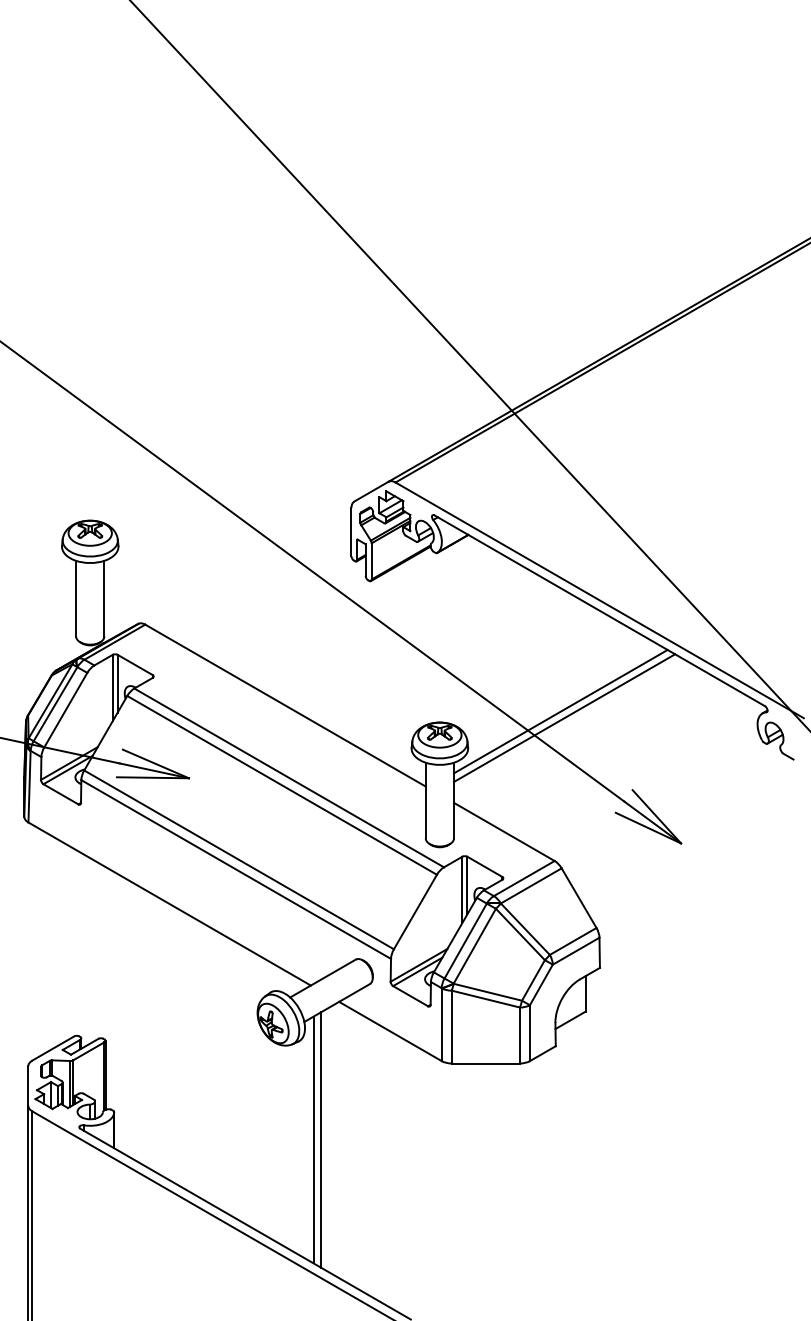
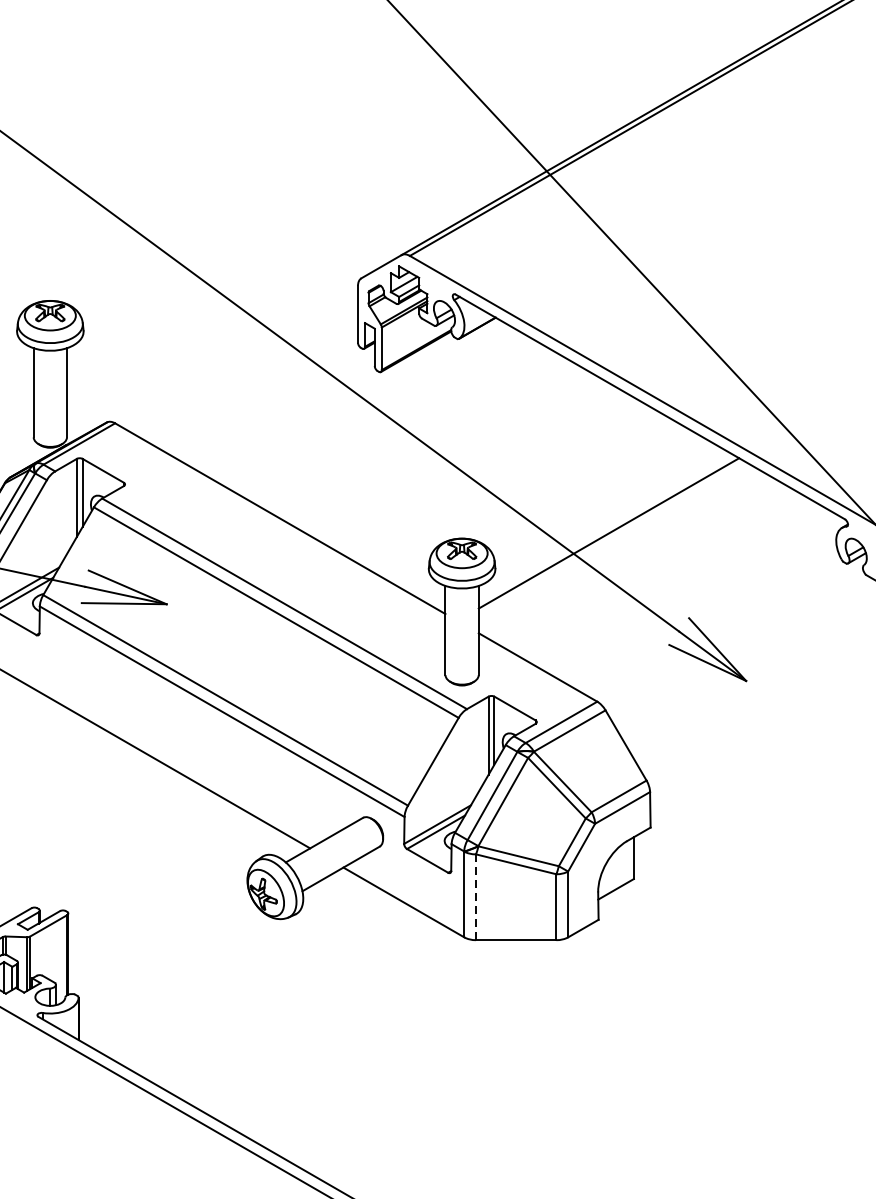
line: (560, 711) -> (604, 525), removed
line: (451, 1026) -> (475, 896), solid -> dashed
line: (313, 1139) -> (313, 1029), removed
line: (321, 1139) -> (322, 1029), removed

